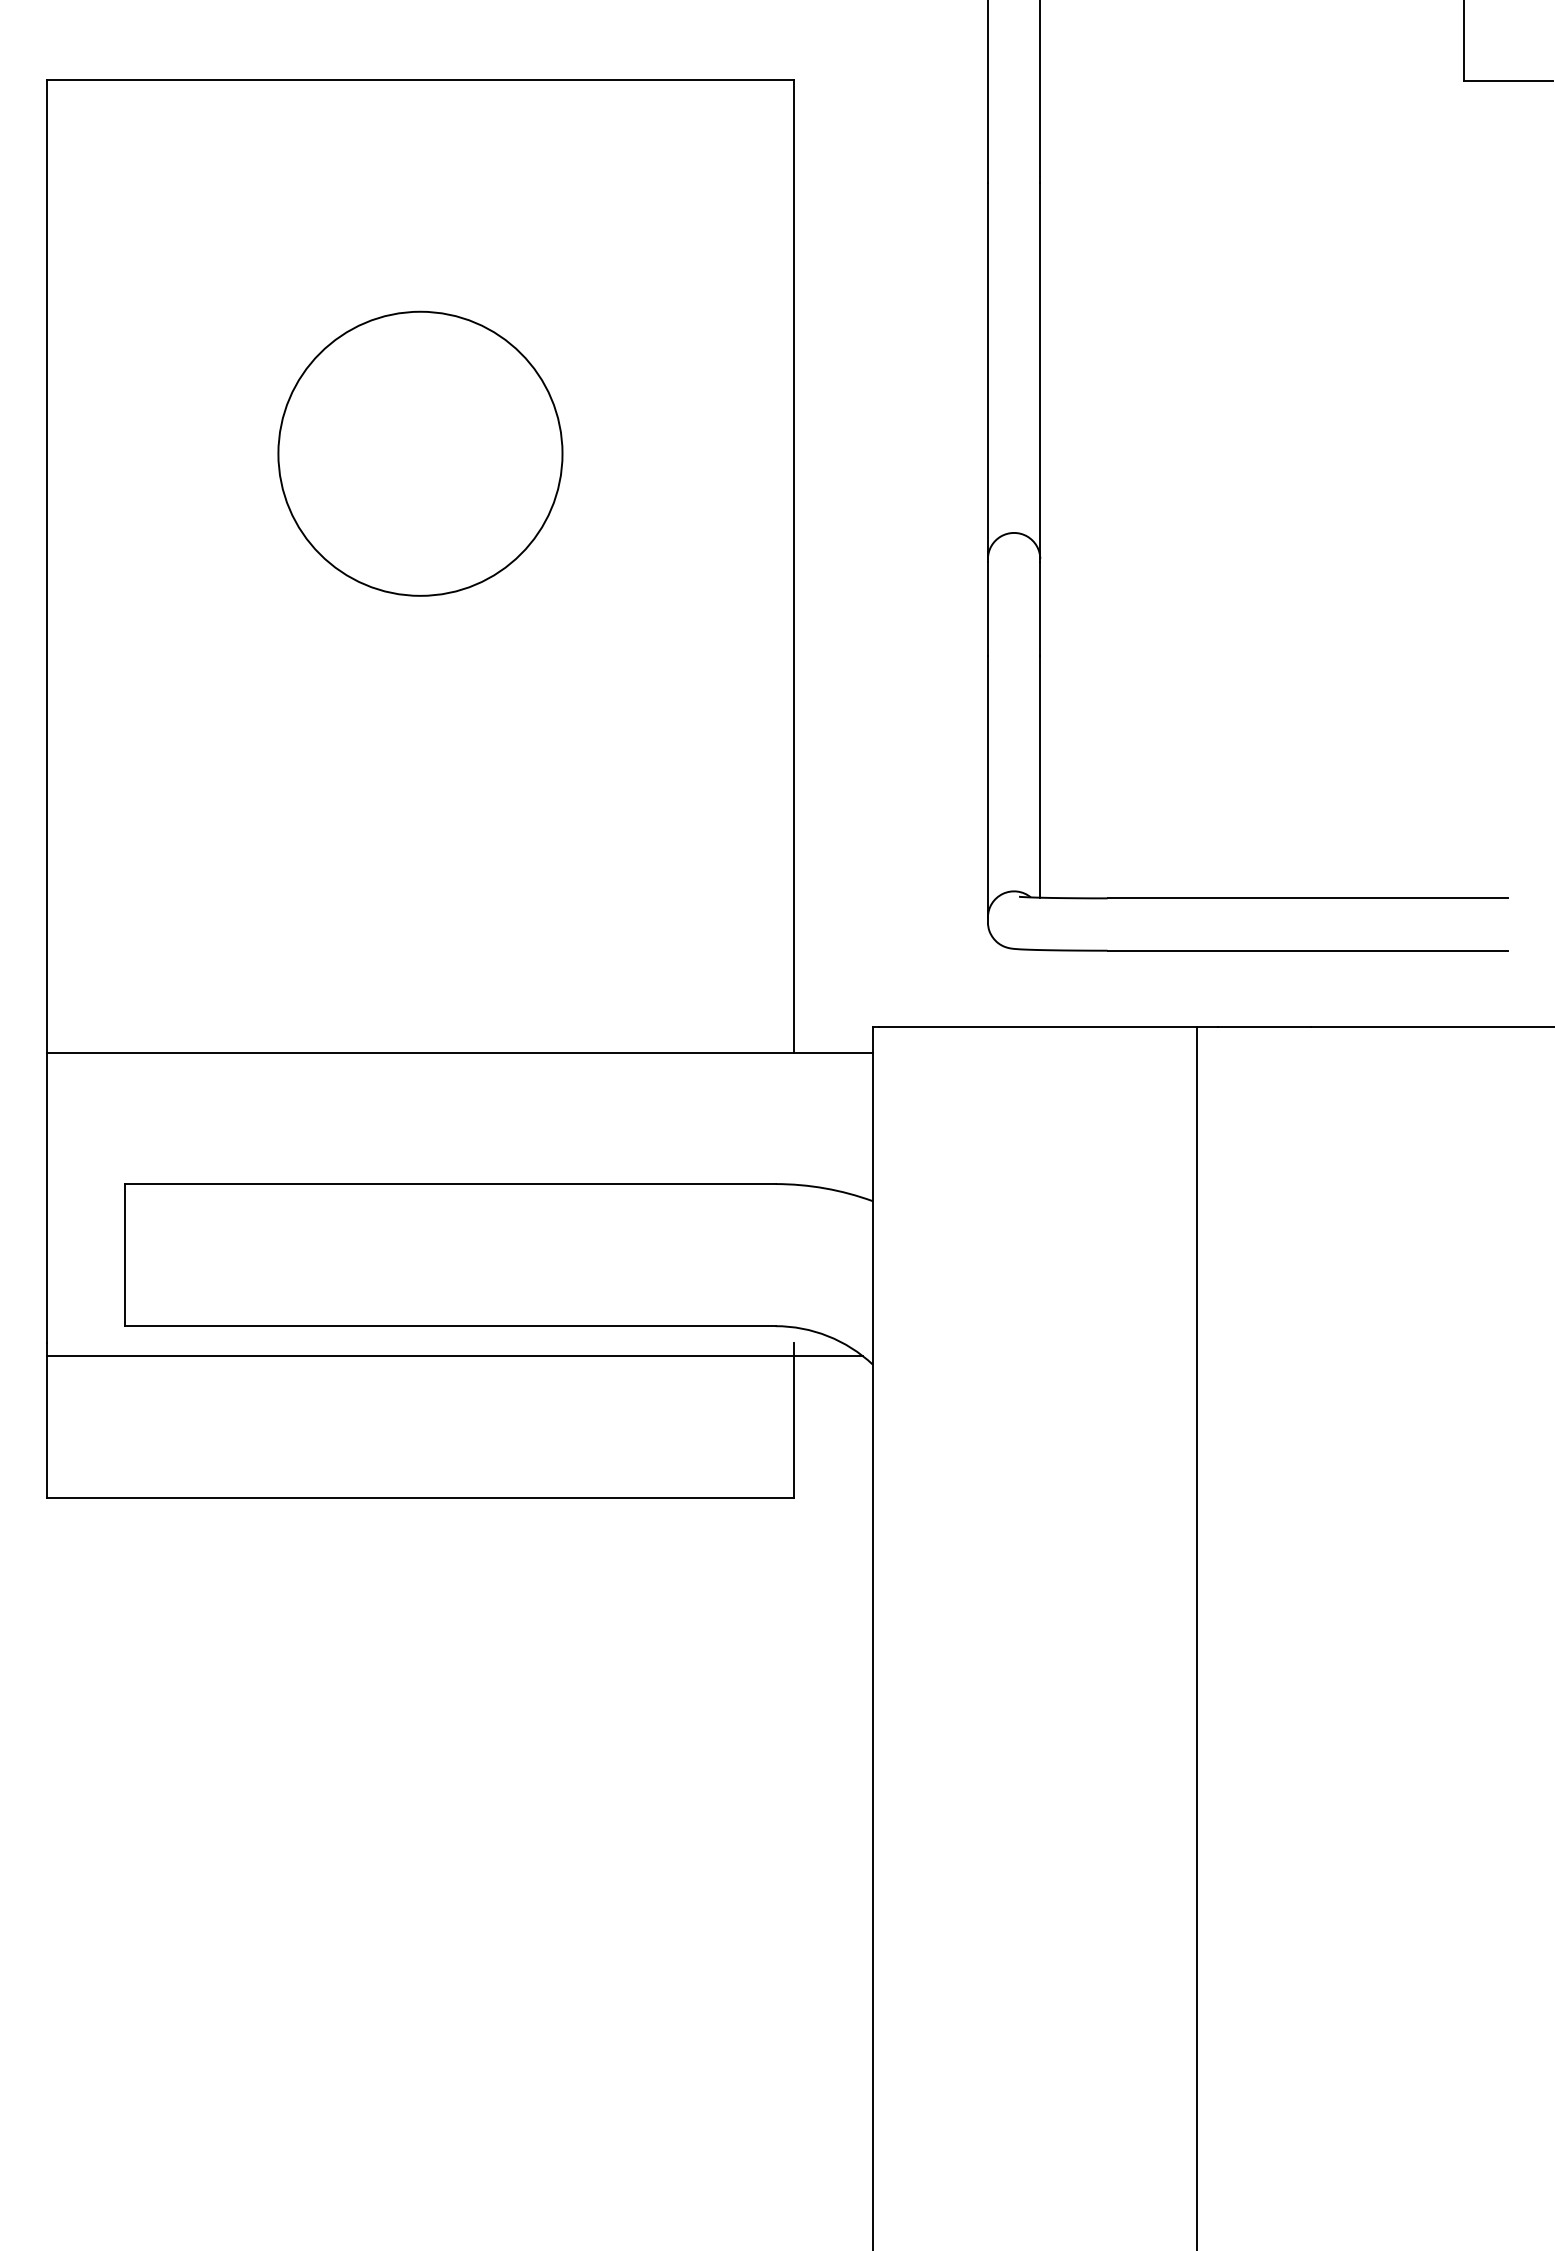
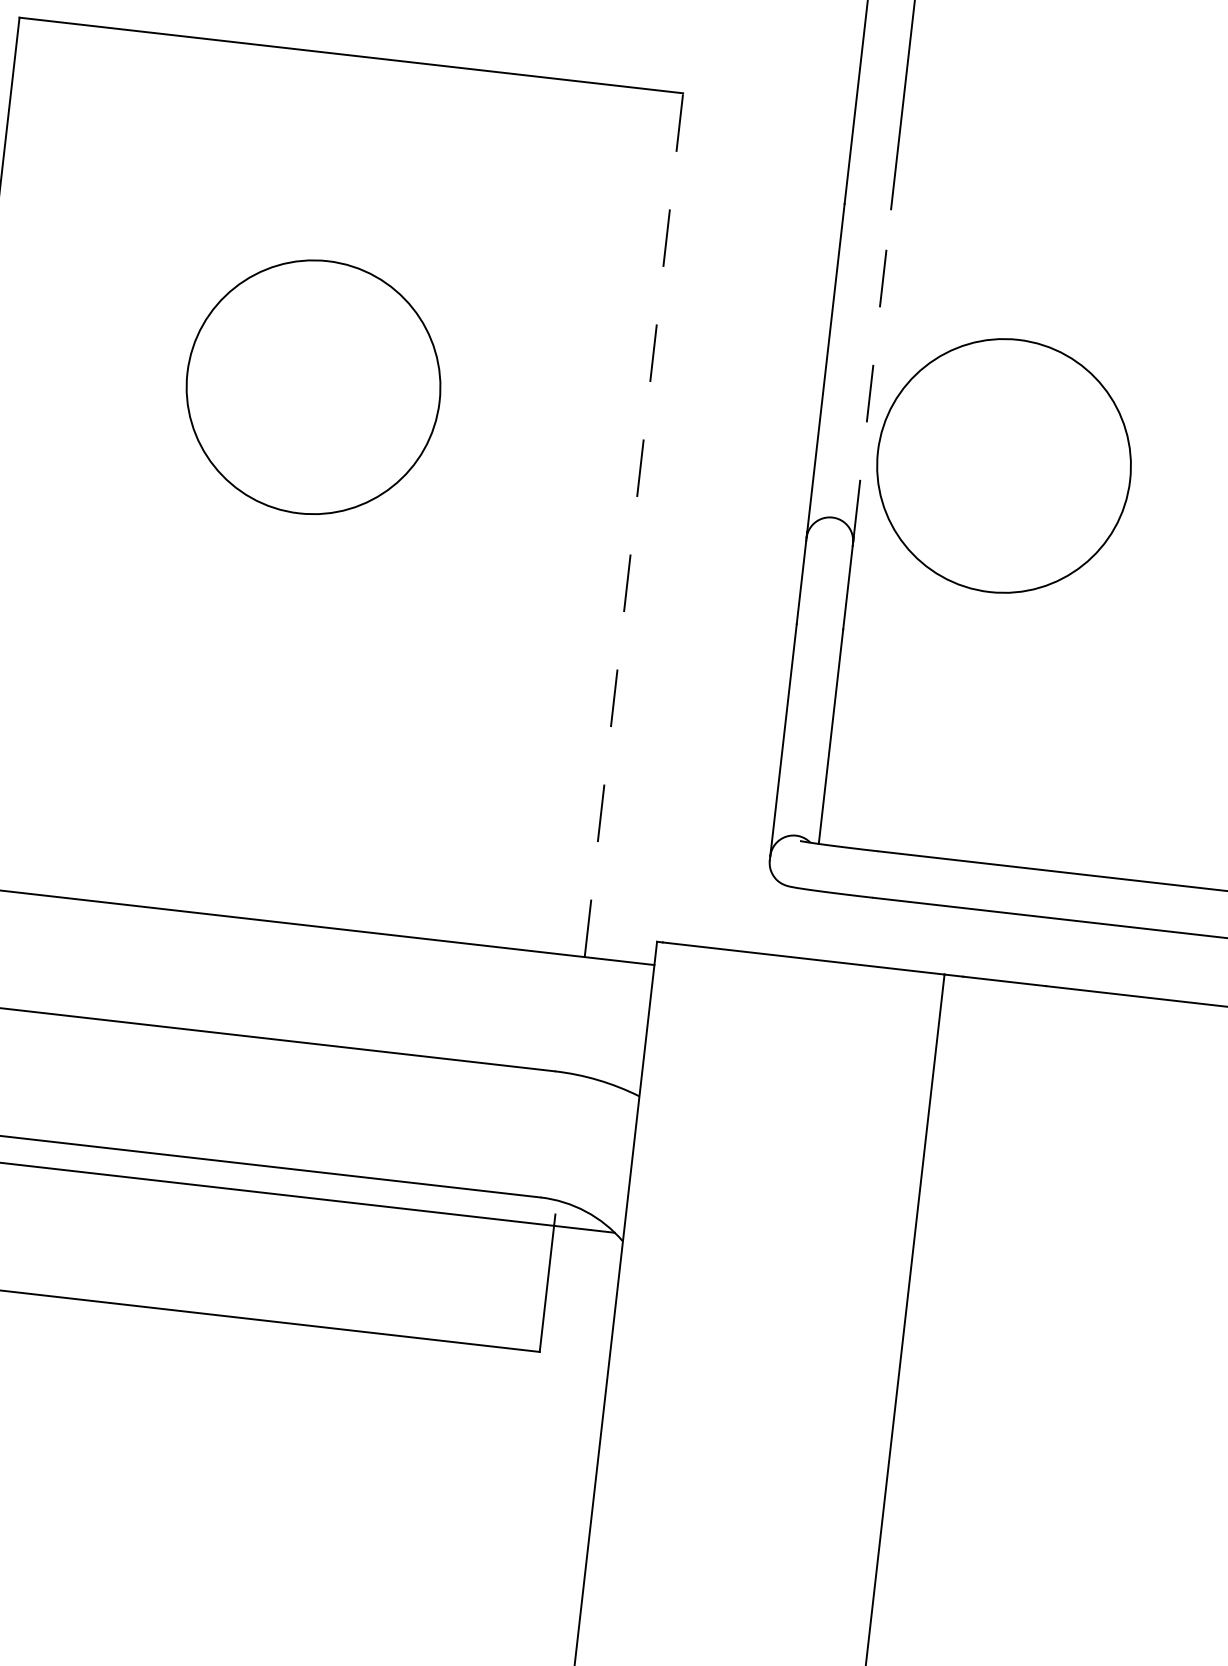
line: (1040, 367) -> (872, 373), solid -> dashed
circle: (1198, 453) -> (1004, 465), added
line: (794, 566) -> (634, 525), solid -> dashed

